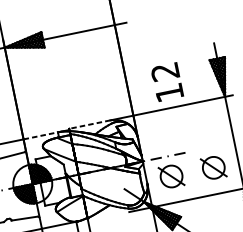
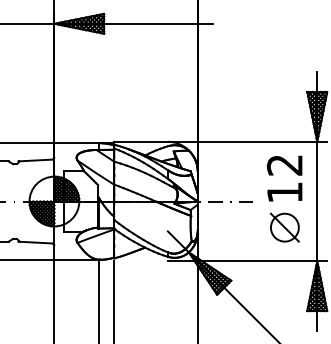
text: (167, 82) -> (284, 178), moved
line: (90, 124) -> (141, 141), dashed -> solid
line: (41, 135) -> (77, 143), dashed -> solid
part: (171, 176) -> (229, 227), removed

